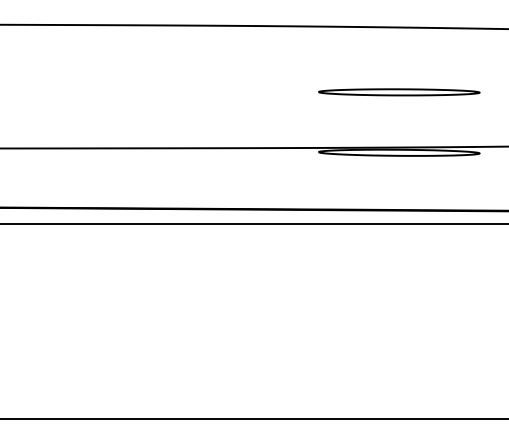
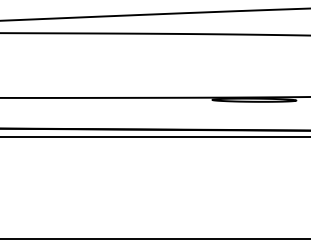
part: (399, 92) -> (254, 68), removed

